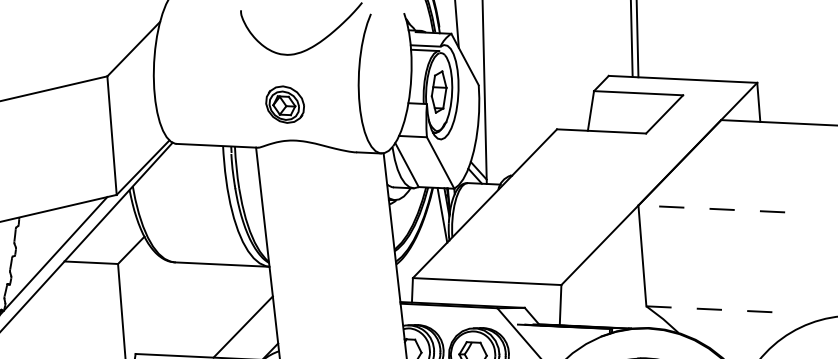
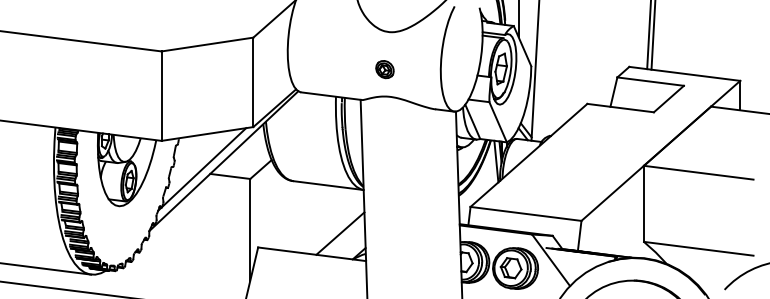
part: (284, 104) -> (384, 69), size x0.62
line: (711, 208) -> (698, 172), dashed -> solid
line: (720, 309) -> (699, 248), dashed -> solid

